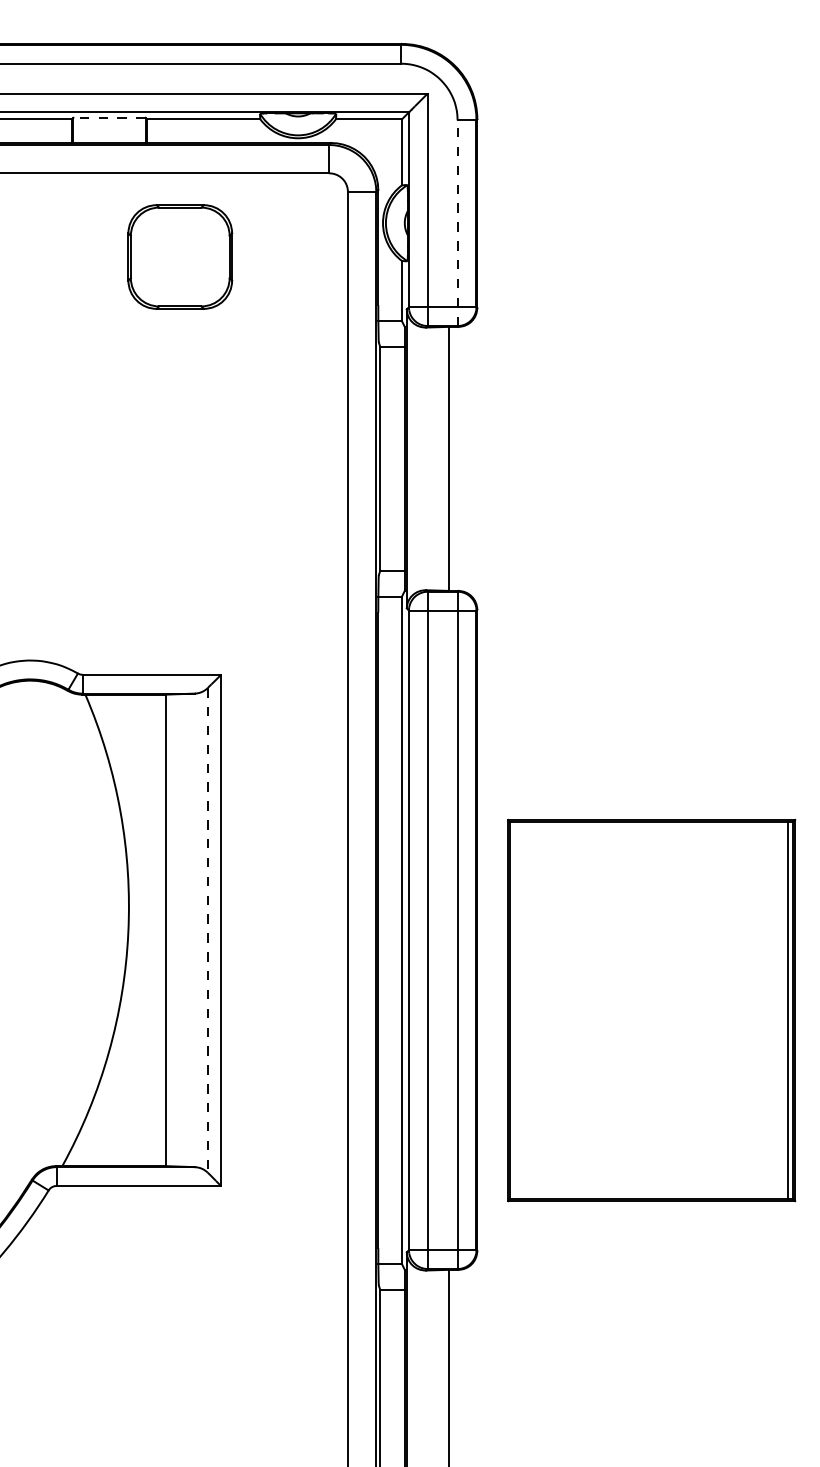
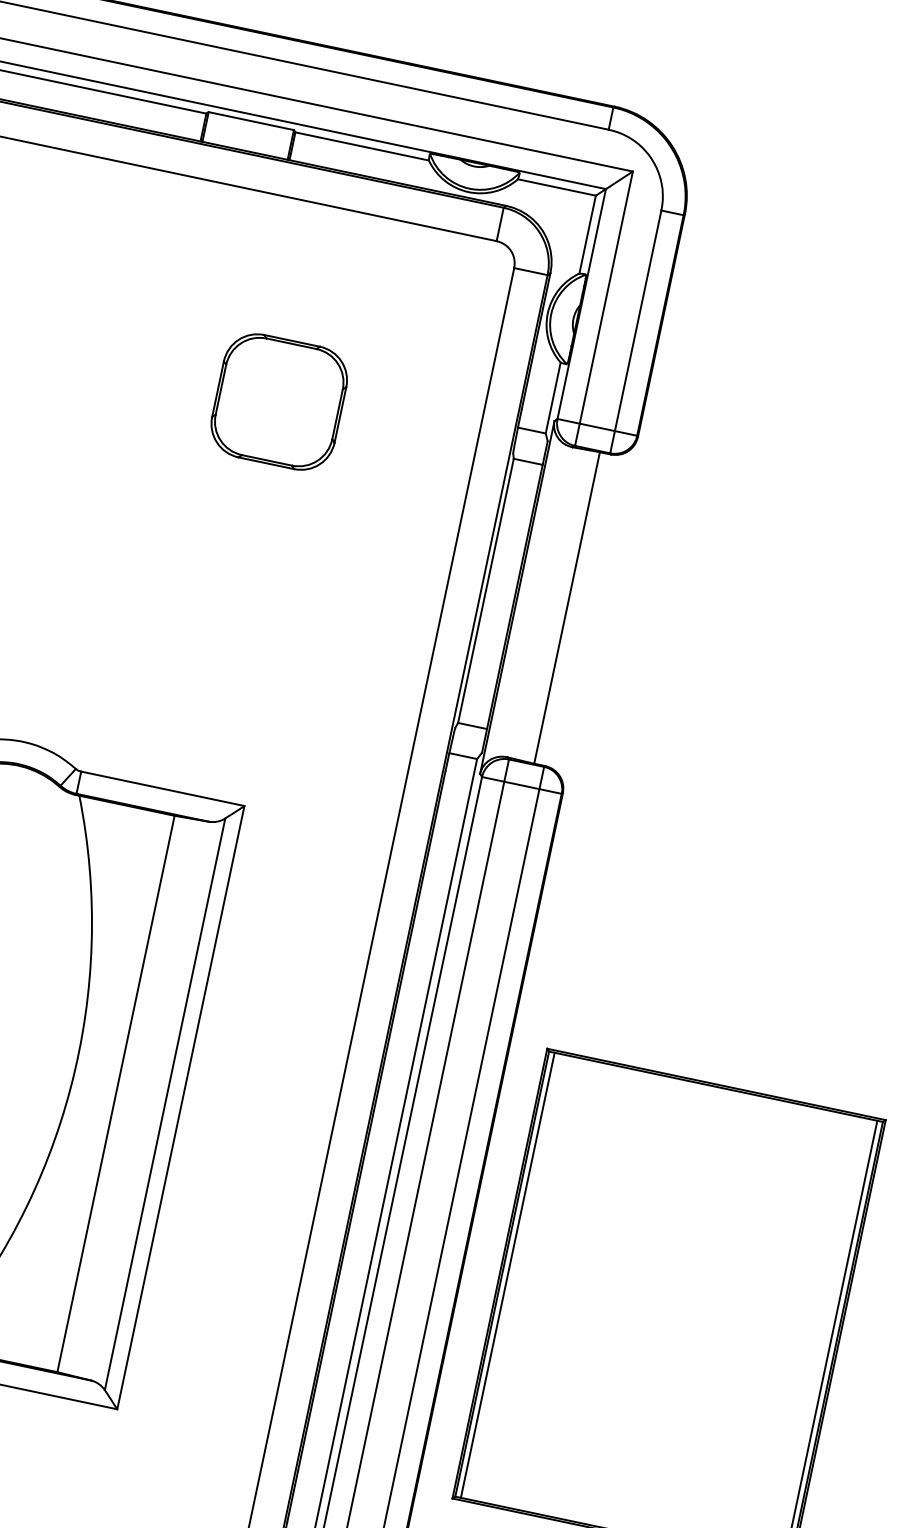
line: (109, 117) -> (251, 120), dashed -> solid
line: (457, 223) -> (635, 332), dashed -> solid
part: (180, 256) -> (279, 401), moved
line: (207, 930) -> (164, 1104), dashed -> solid
line: (515, 1010) -> (508, 1275), added

